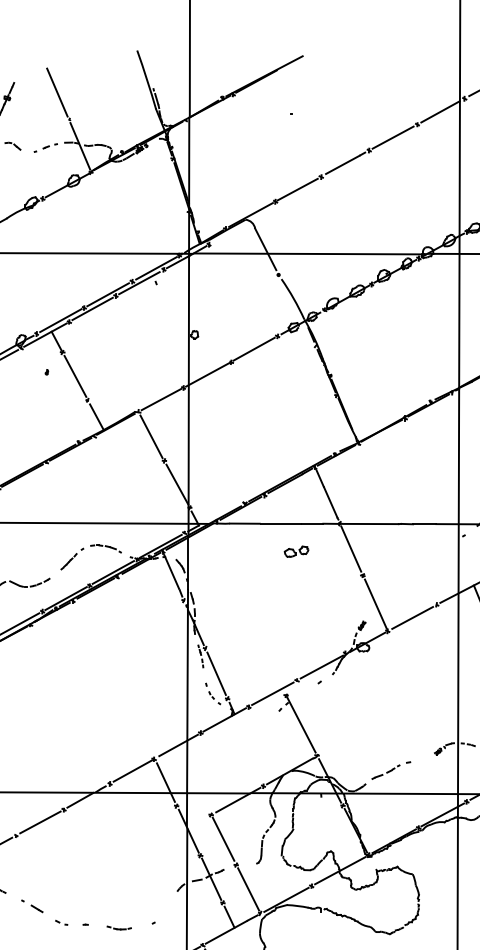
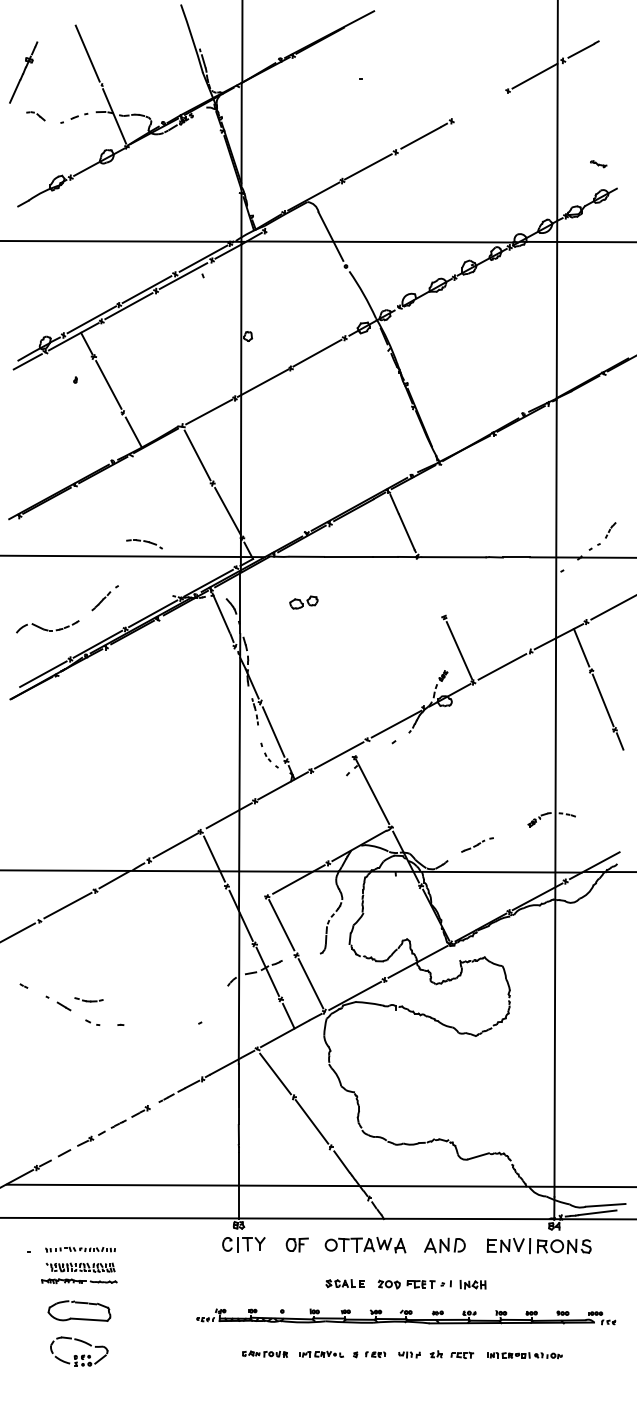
line: (392, 137) -> (479, 106), removed
part: (105, 549) -> (144, 544), moved
line: (351, 549) -> (430, 586), removed
part: (296, 551) -> (303, 602), moved
part: (391, 770) -> (477, 844), size x0.7
part: (118, 927) -> (88, 999), moved

